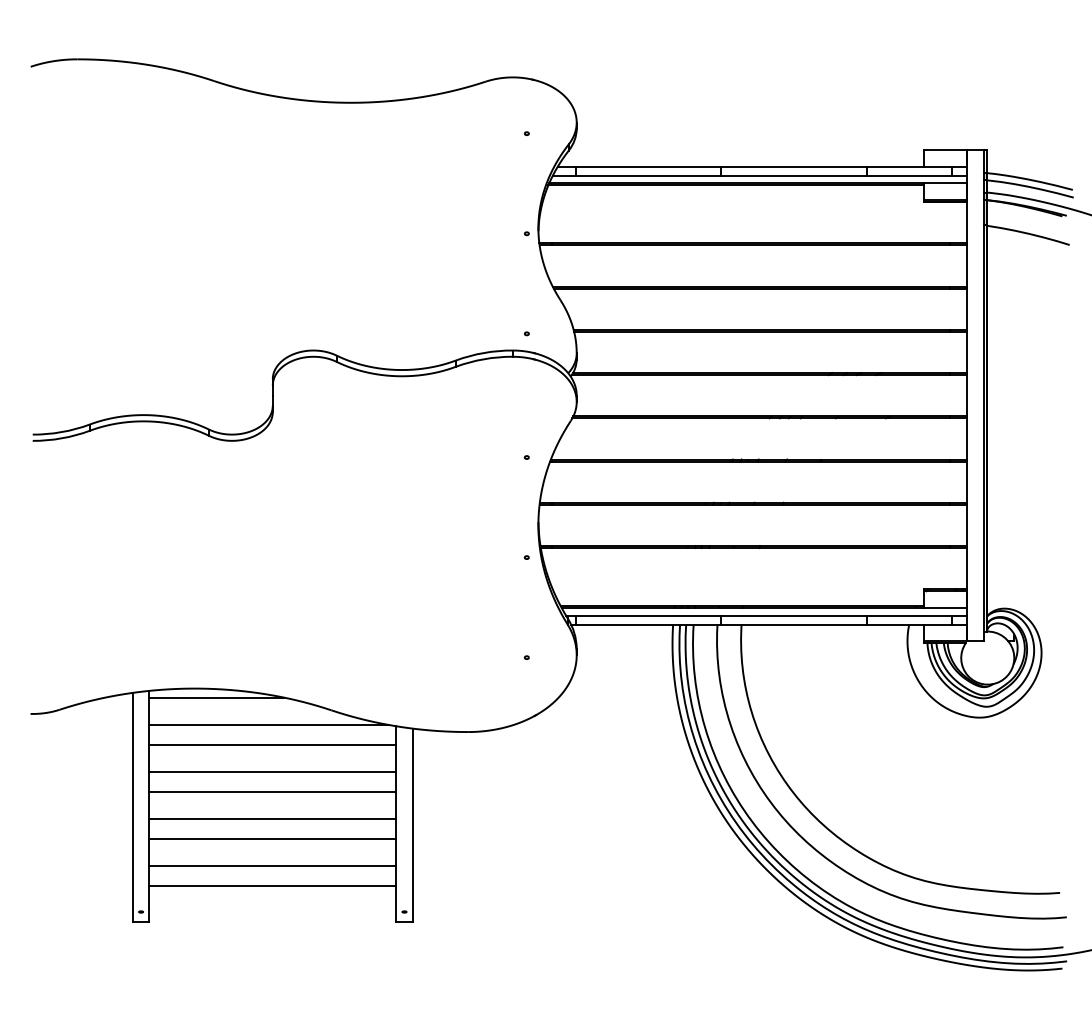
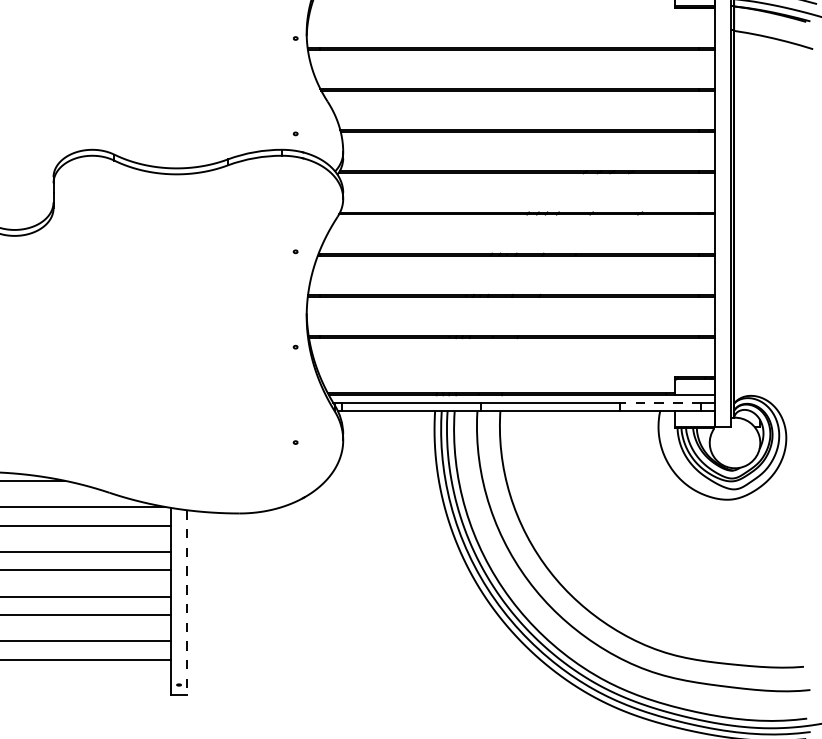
line: (909, 615) -> (660, 402), solid -> dashed
line: (412, 825) -> (186, 602), solid -> dashed

